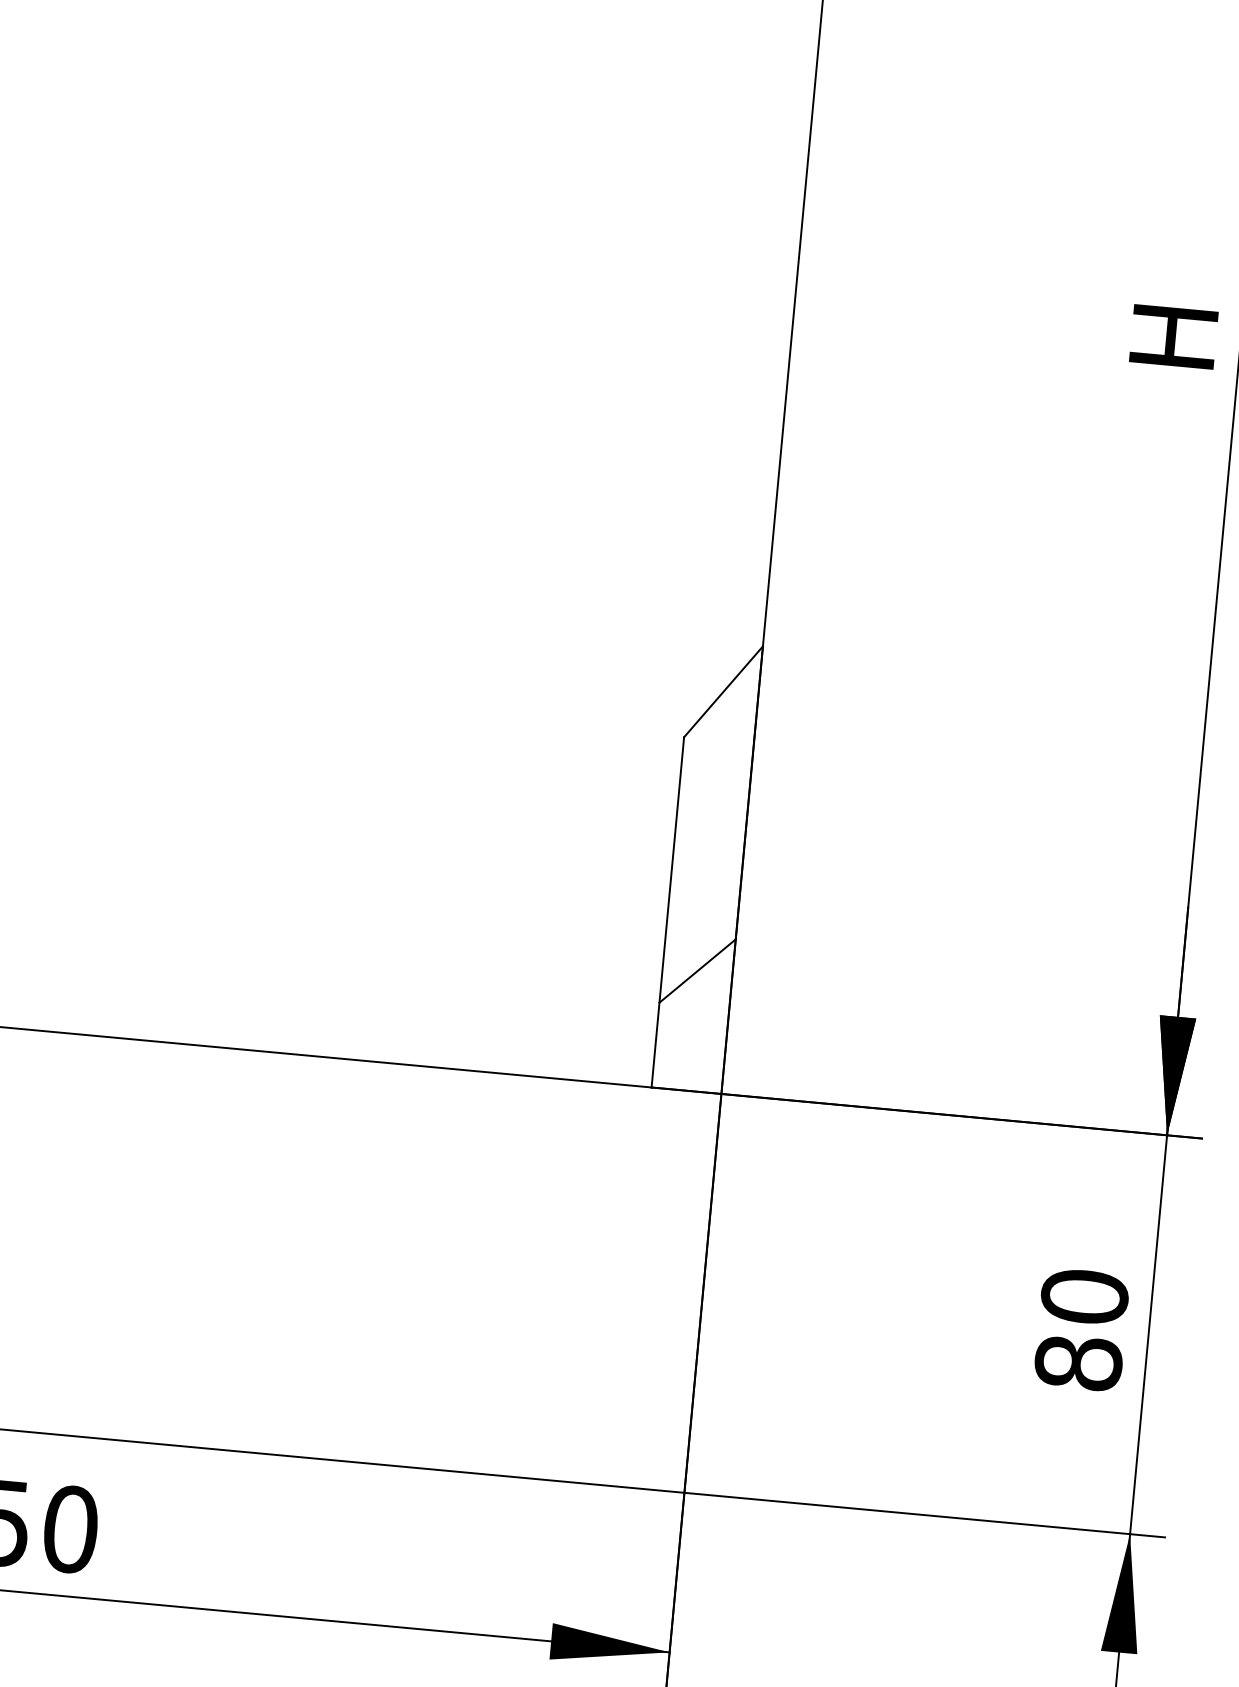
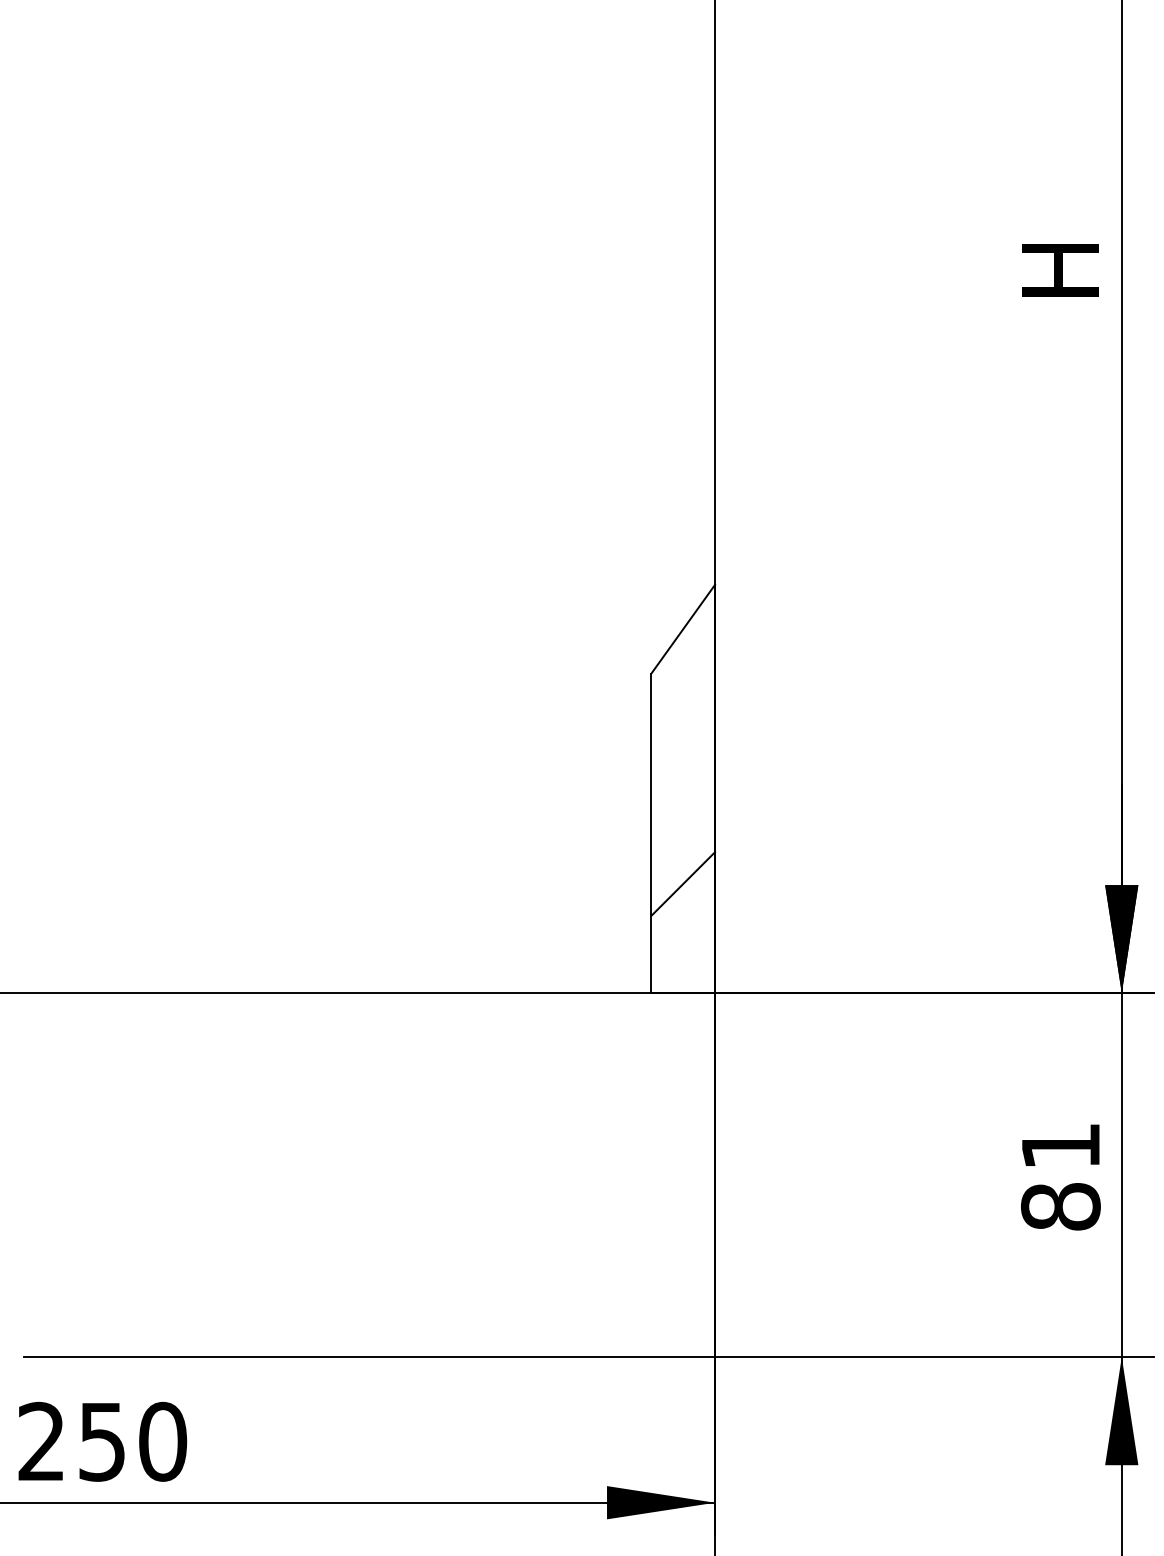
text: (1084, 1297) -> (1060, 1146), 80 -> 81

